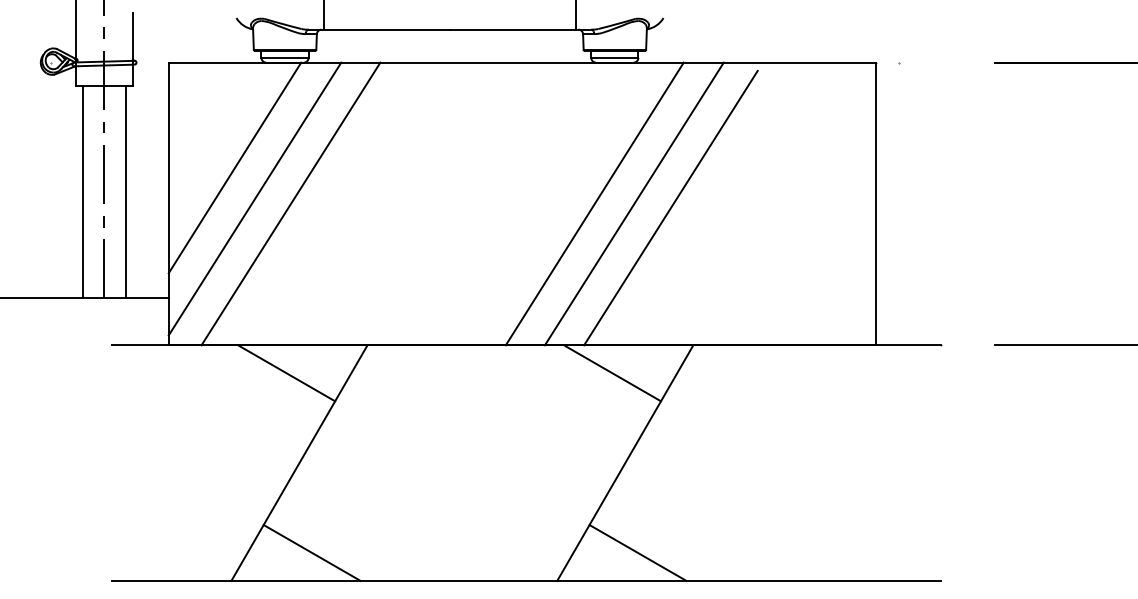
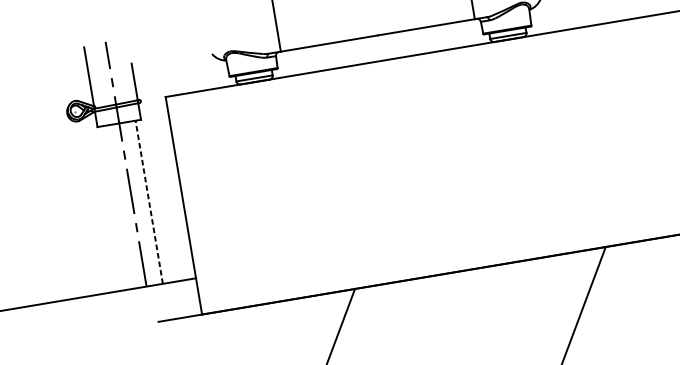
line: (234, 167) -> (229, 169), removed
line: (125, 191) -> (149, 201), solid -> dashed
line: (83, 192) -> (116, 207), removed
line: (254, 198) -> (249, 190), removed
line: (290, 203) -> (277, 189), removed
line: (594, 203) -> (511, 150), removed
line: (633, 203) -> (541, 145), removed
line: (670, 207) -> (570, 143), removed
line: (286, 373) -> (296, 321), removed
line: (612, 373) -> (547, 279), removed

